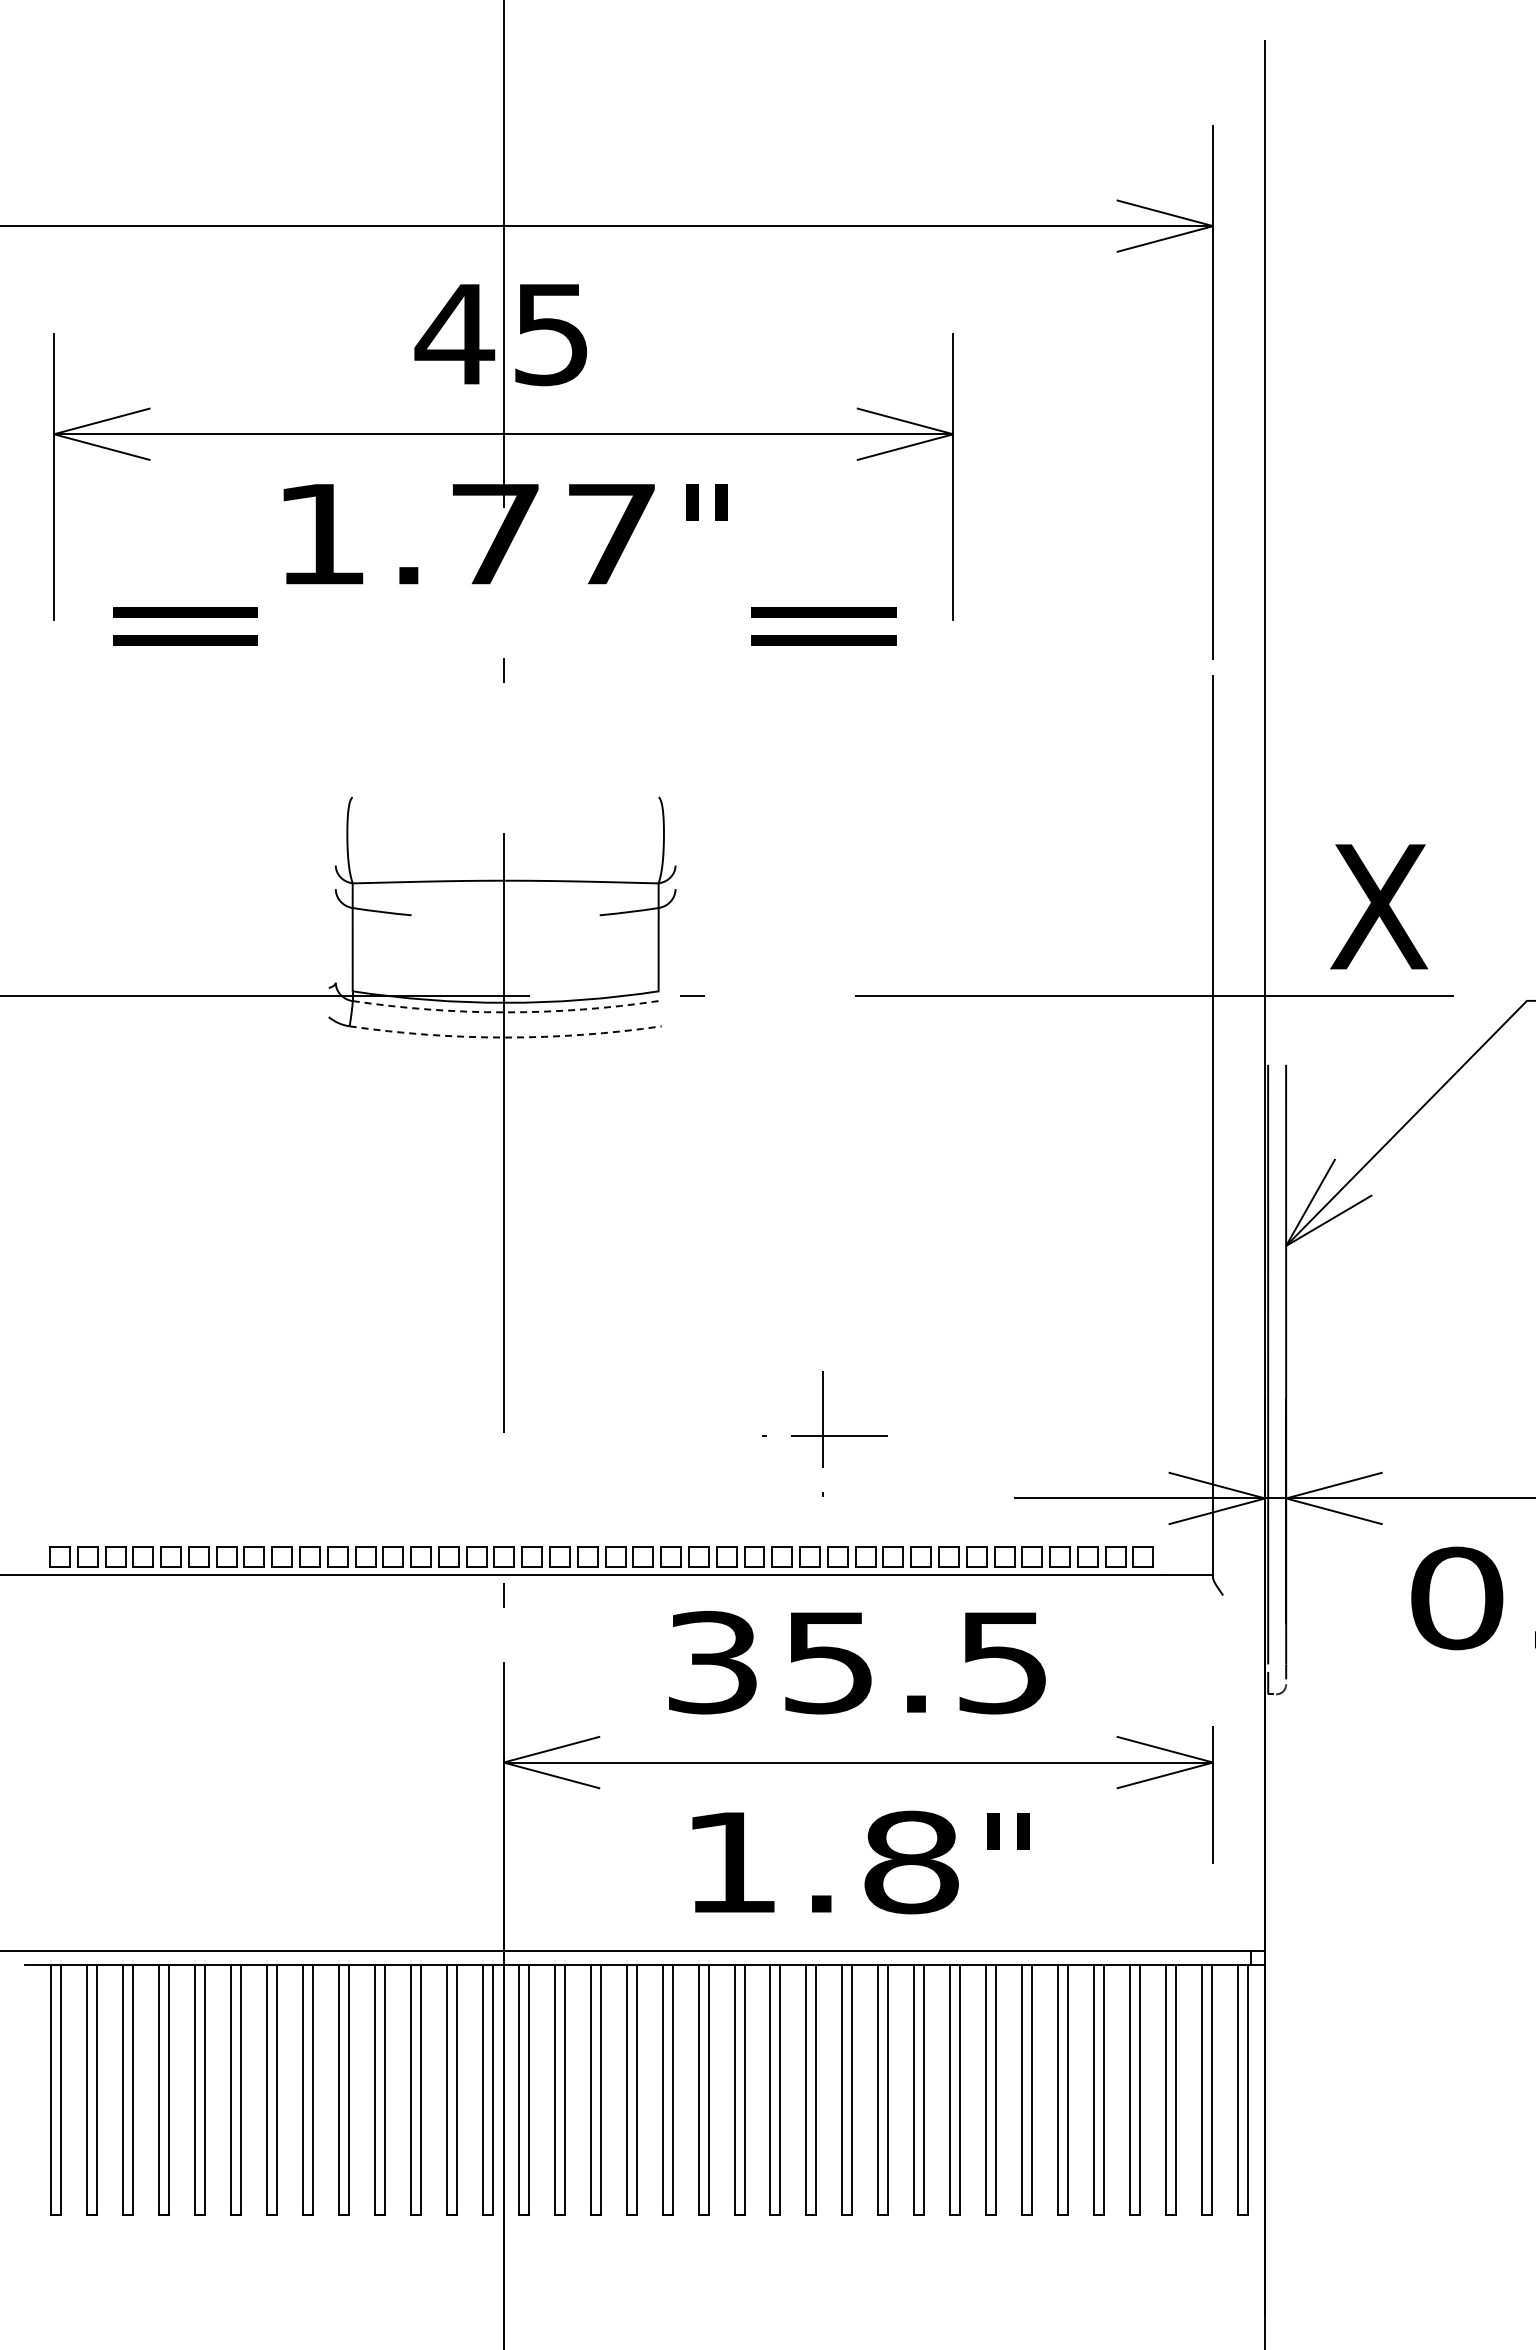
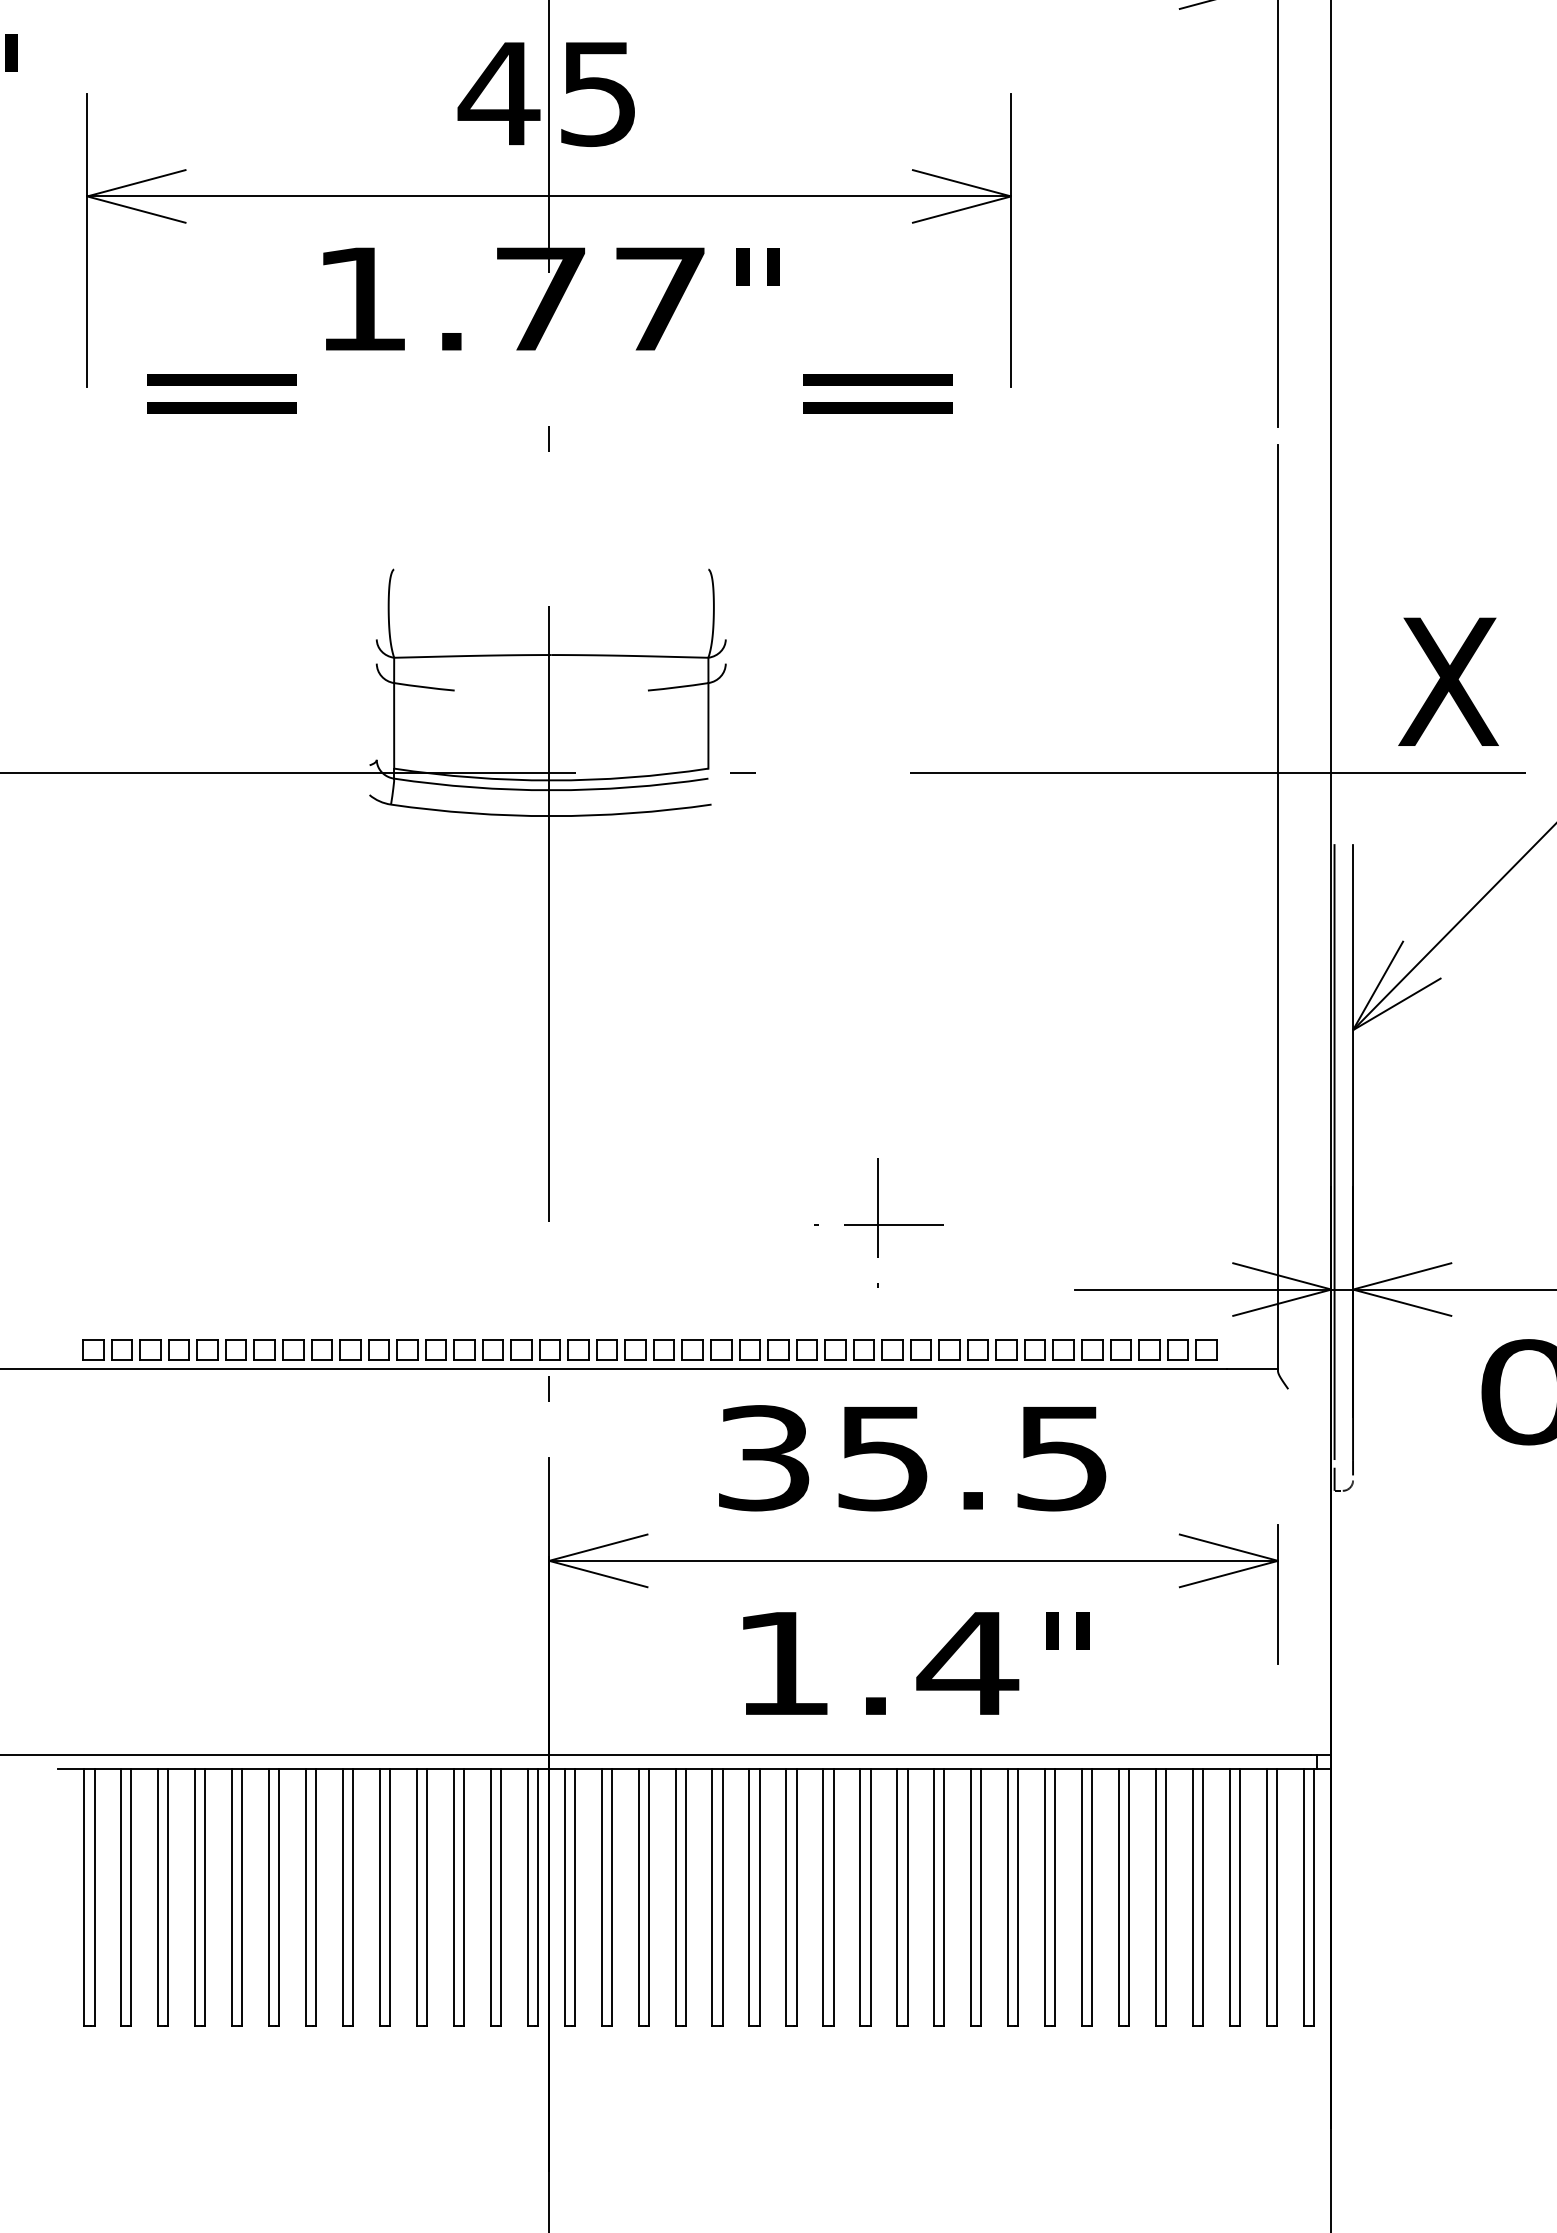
arc: (505, 1012) -> (551, 790), dashed -> solid
arc: (505, 1037) -> (551, 816), dashed -> solid
text: (911, 1862) -> (968, 1663), 1.8 -> 1.4

